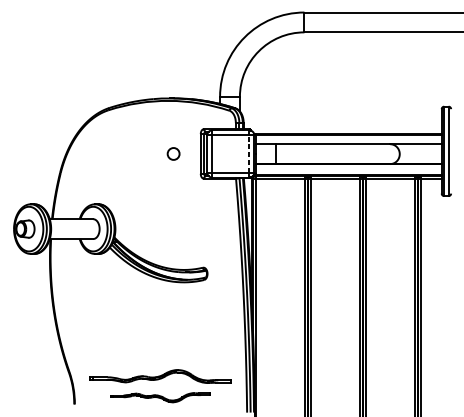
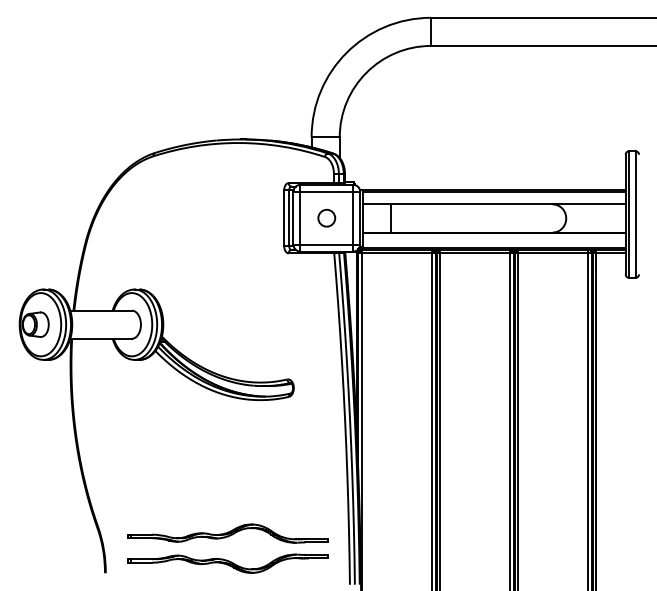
circle: (173, 153) -> (326, 217), moved
line: (249, 153) -> (353, 217), dashed -> solid
part: (160, 397) -> (227, 563), size x1.43

